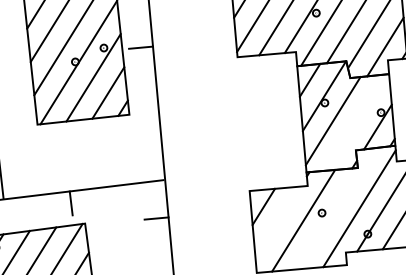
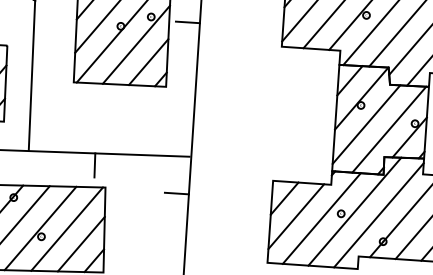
line: (356, 122) -> (389, 129), added
line: (334, 208) -> (354, 211), added
line: (278, 222) -> (296, 216), added

